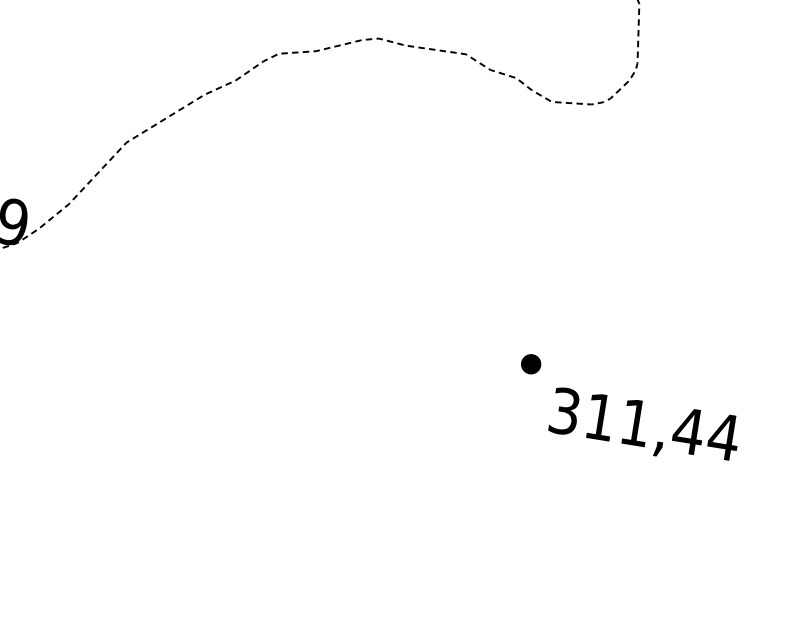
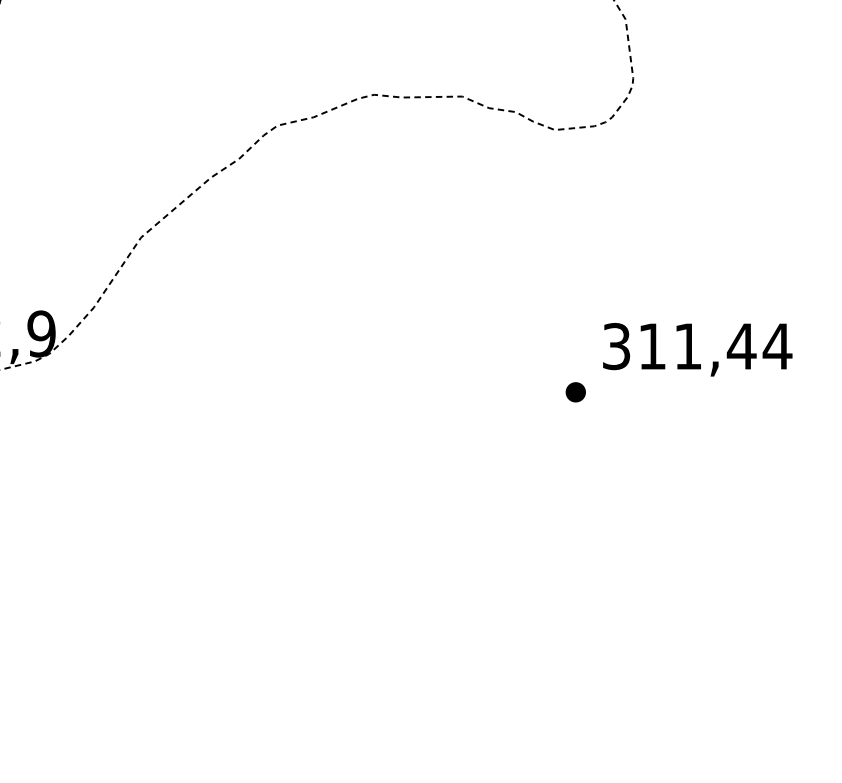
text: (644, 427) -> (697, 349), moved

